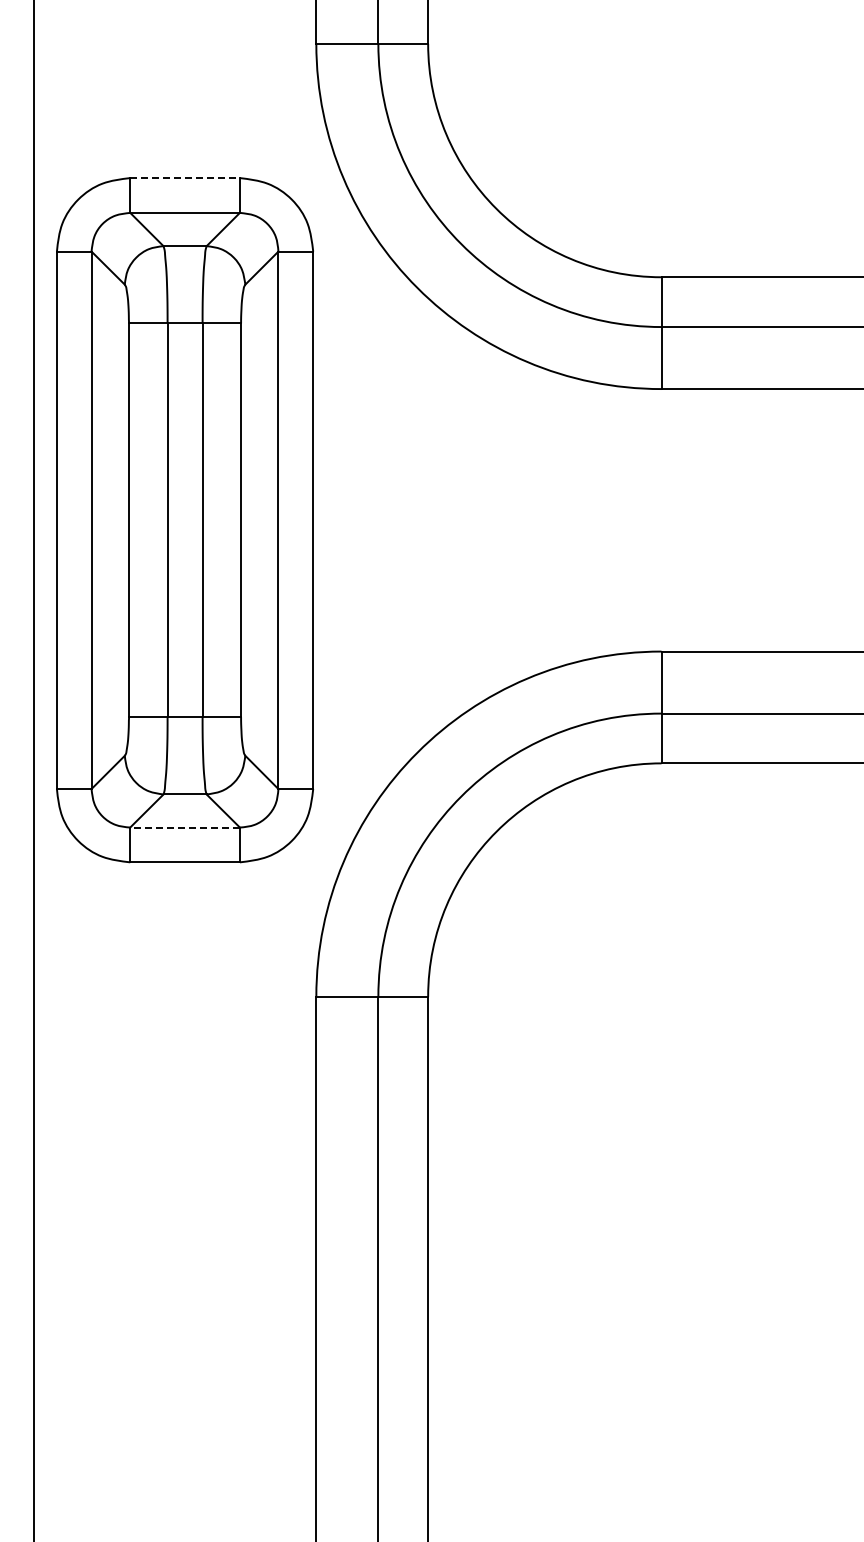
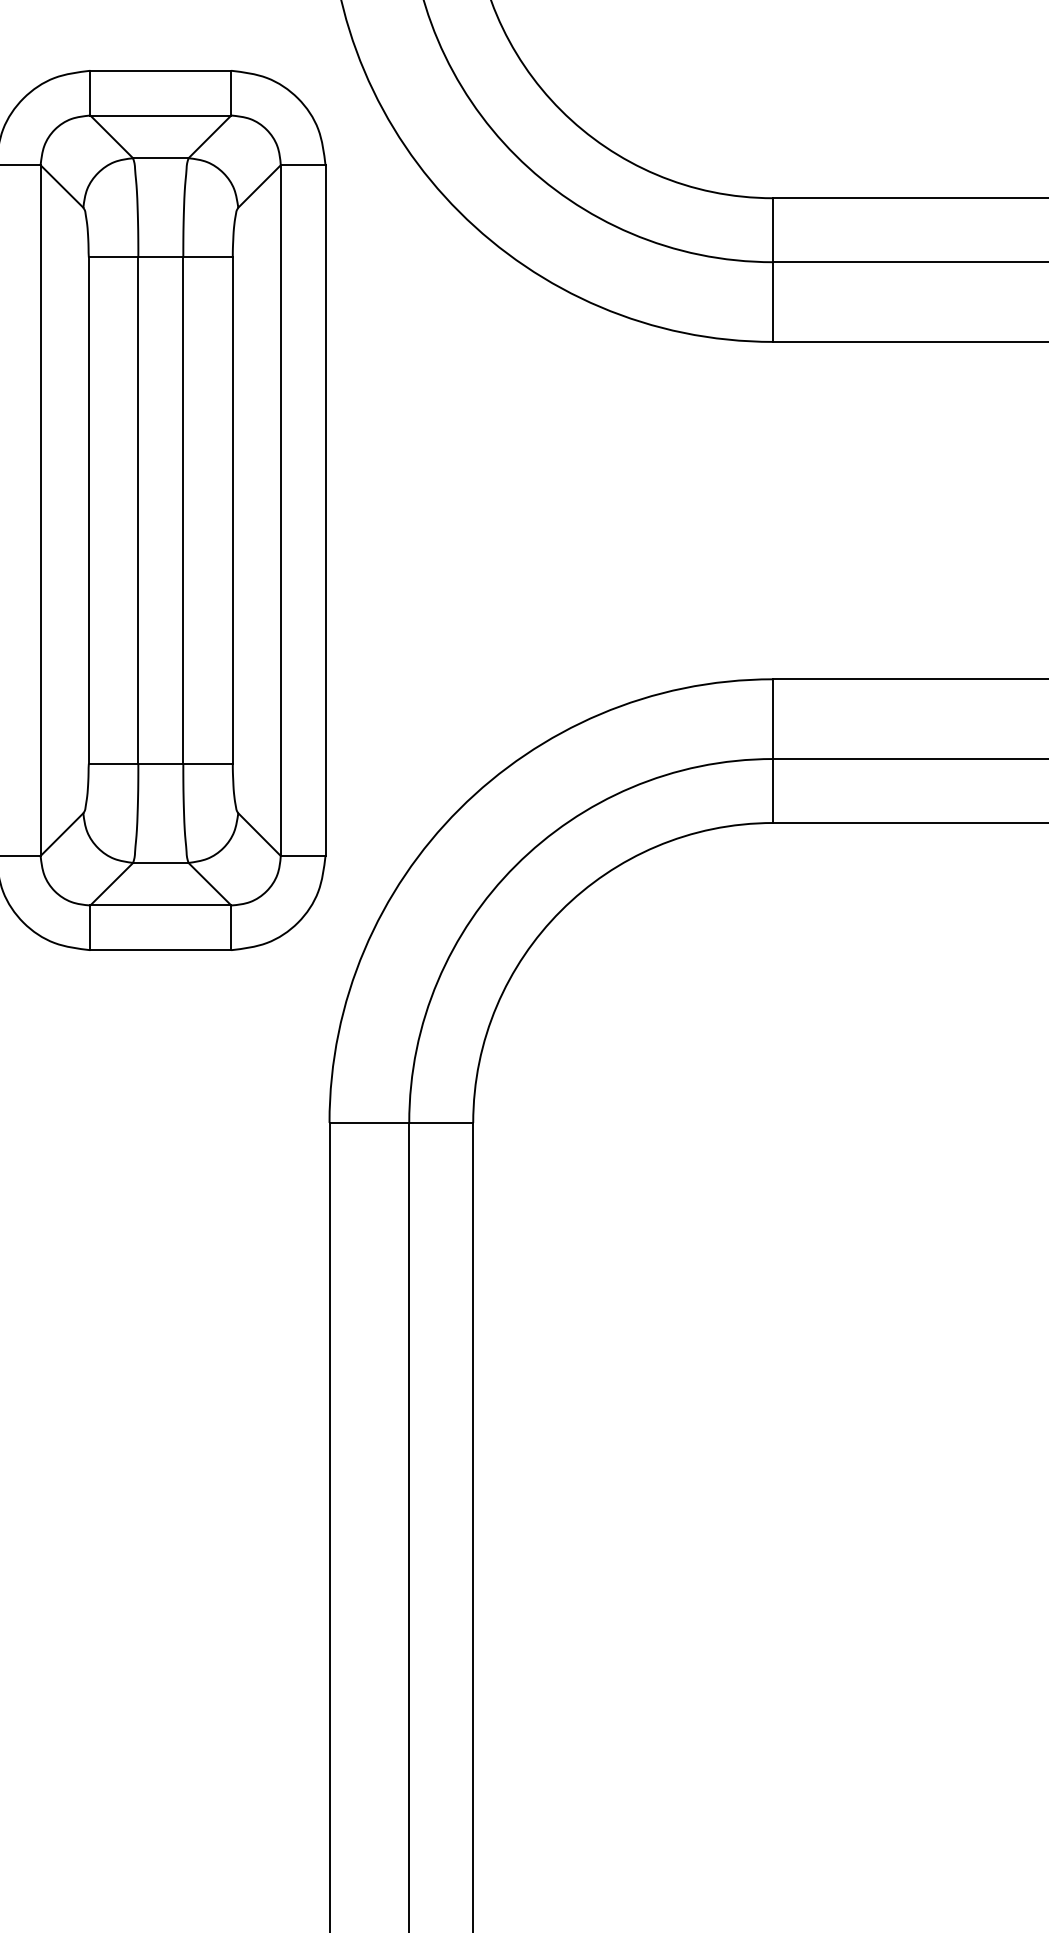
line: (185, 178) -> (161, 71), dashed -> solid
line: (185, 827) -> (161, 905), dashed -> solid

